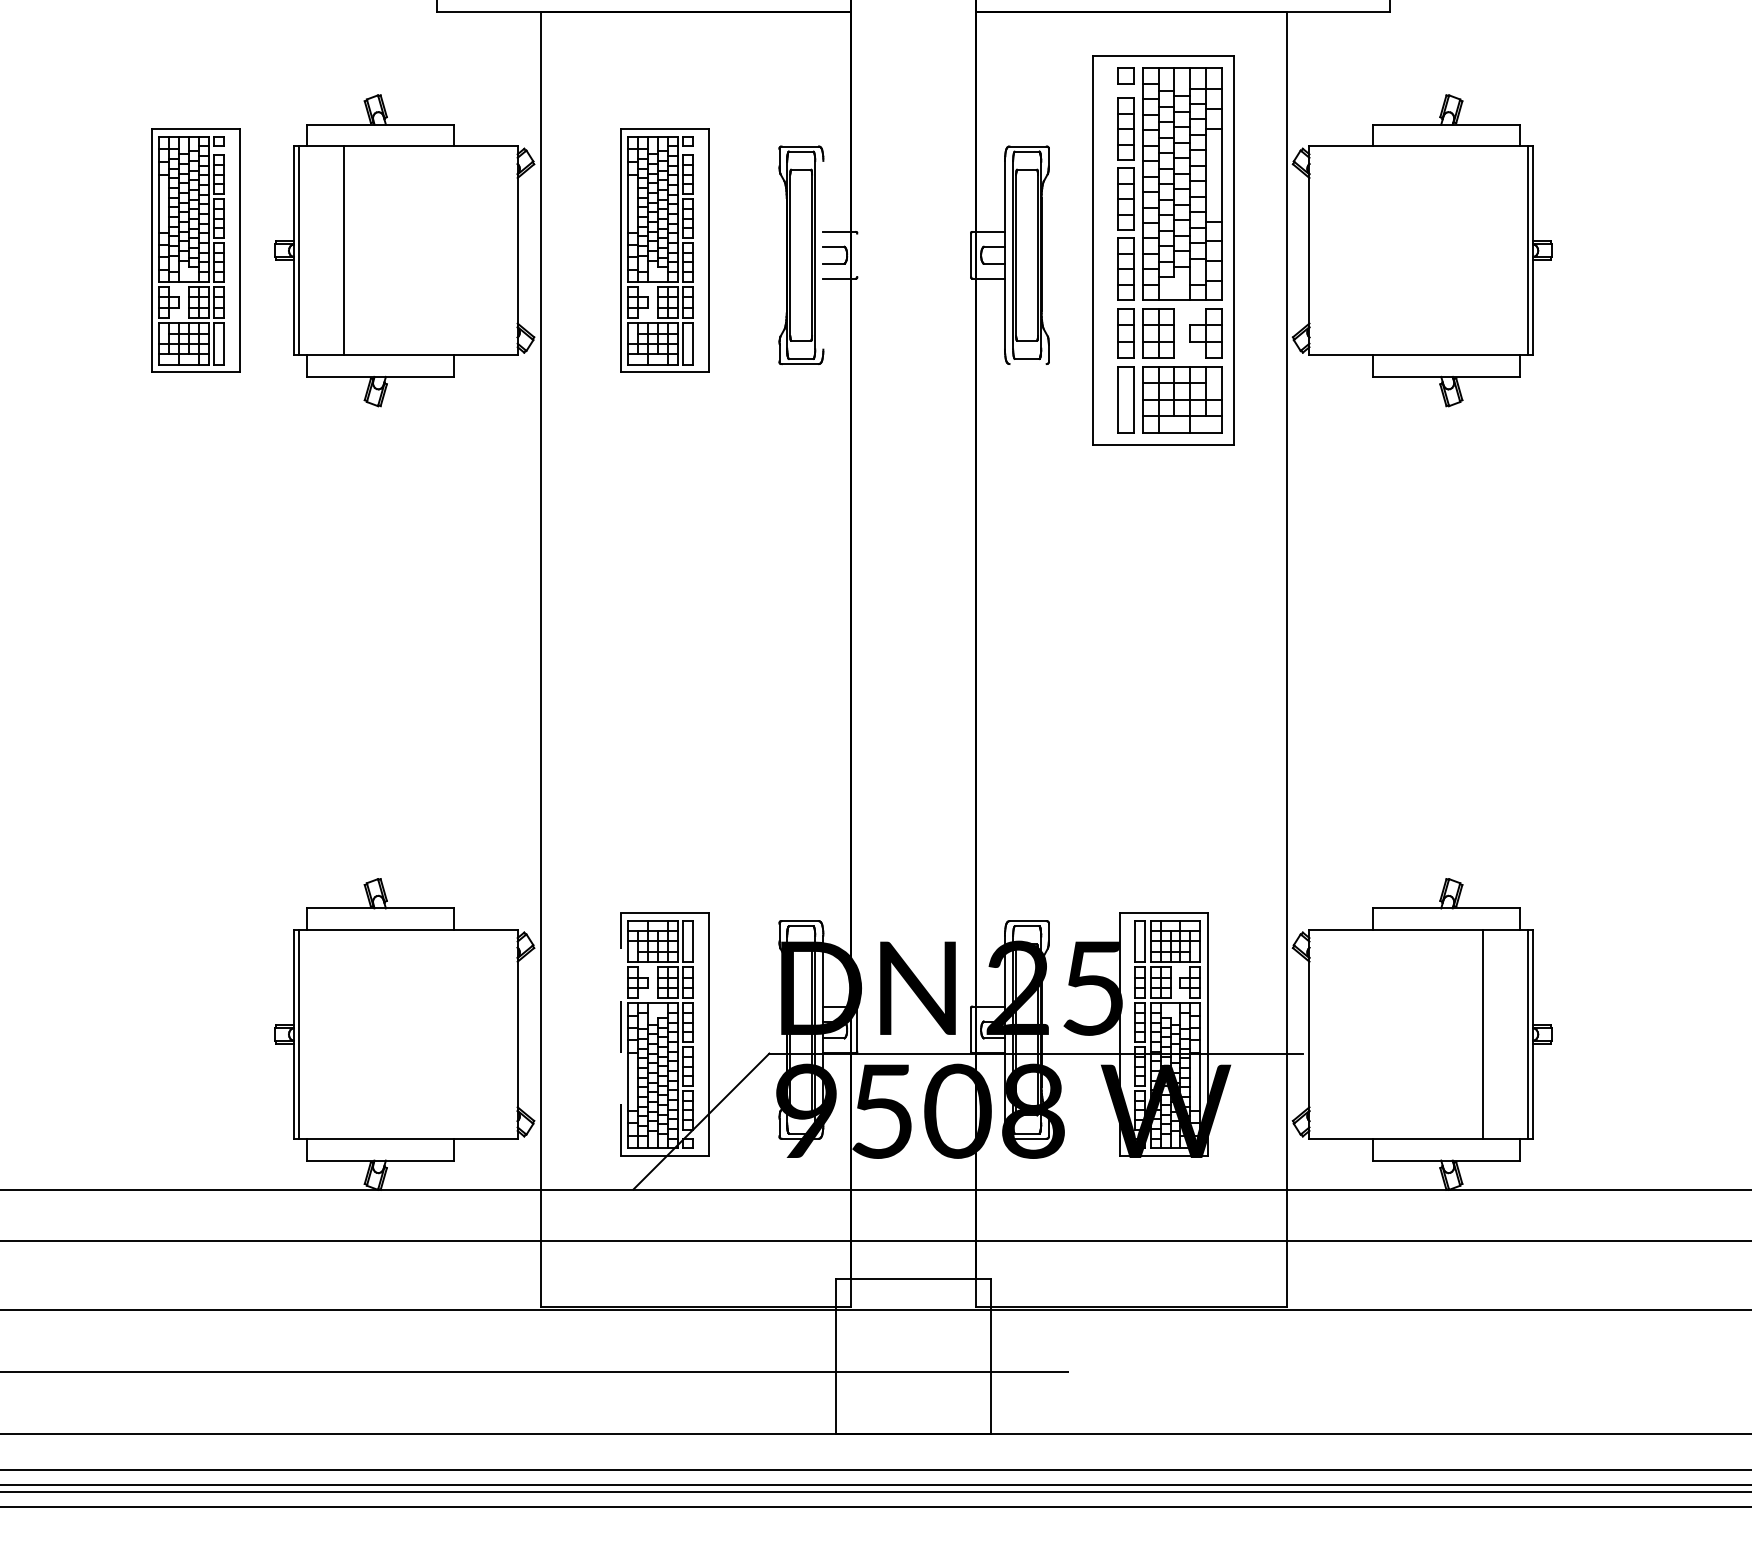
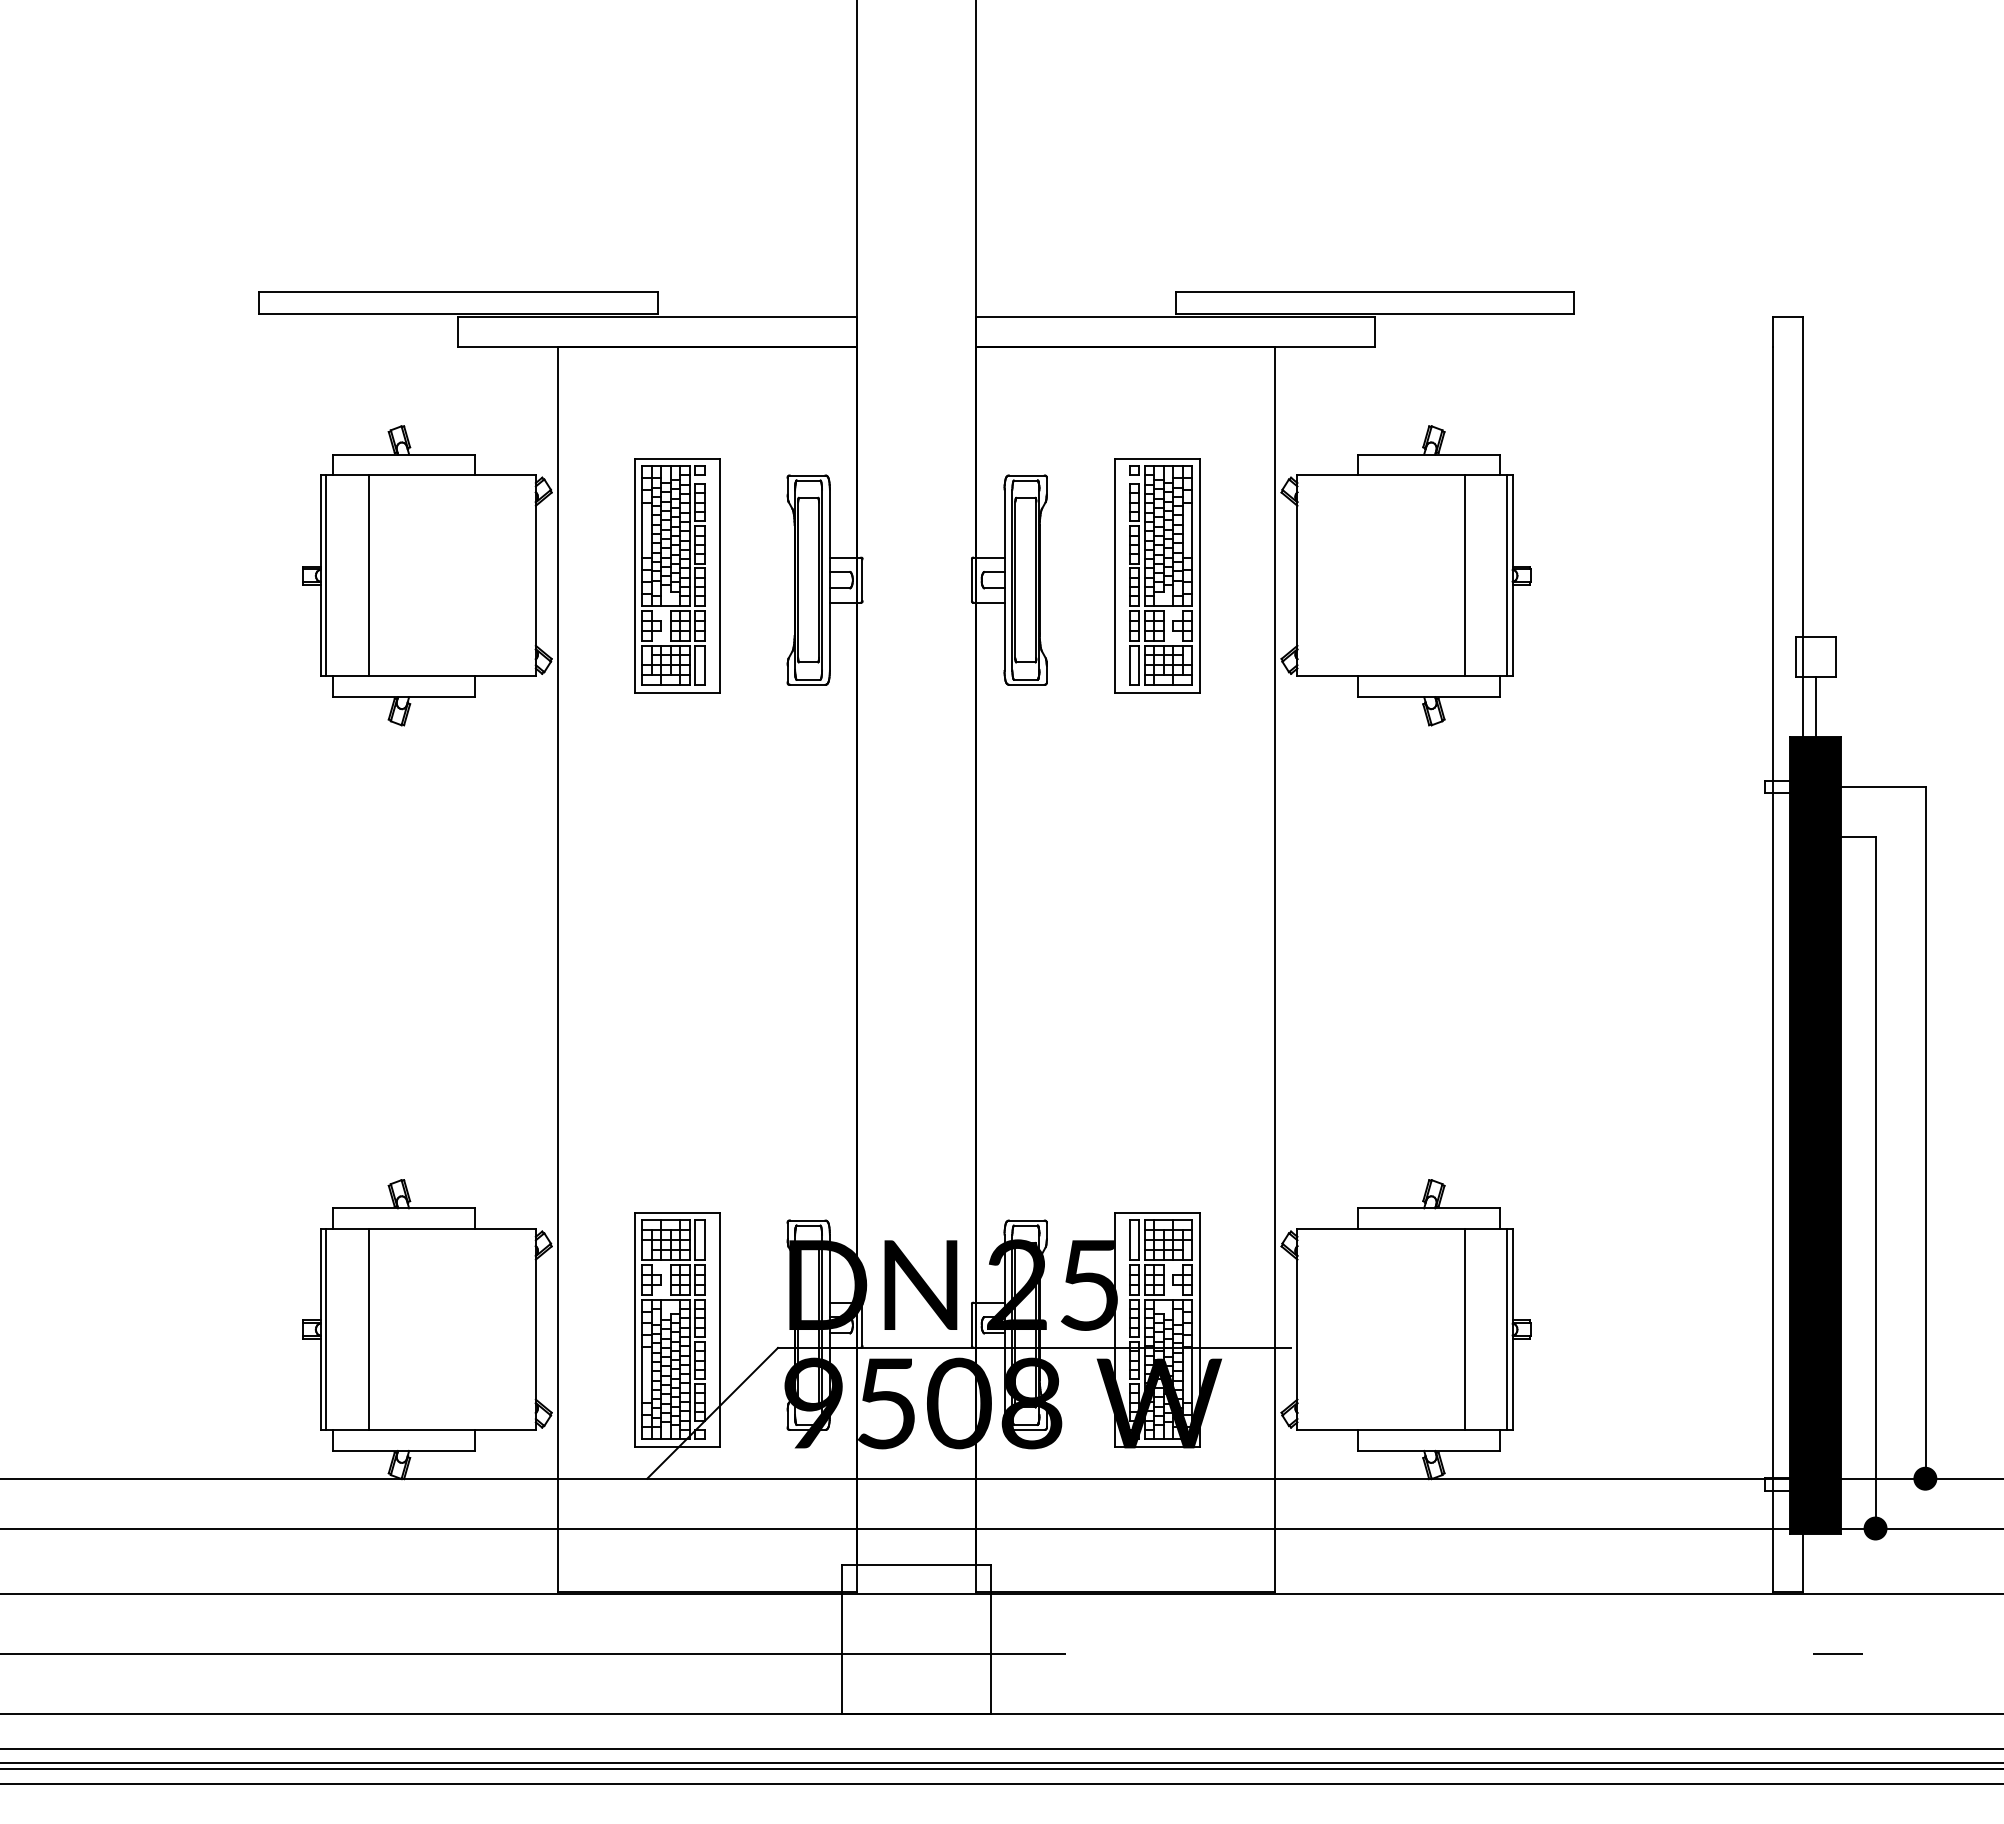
part: (196, 250) -> (226, 575), removed
part: (1163, 250) -> (1157, 575), size x0.62
line: (1483, 250) -> (1464, 575), added
line: (822, 254) -> (829, 579), added
line: (857, 255) -> (862, 580), added
line: (1027, 363) -> (1026, 684), added
line: (343, 1034) -> (368, 1329), added
line: (620, 1034) -> (634, 1329), dashed -> solid

